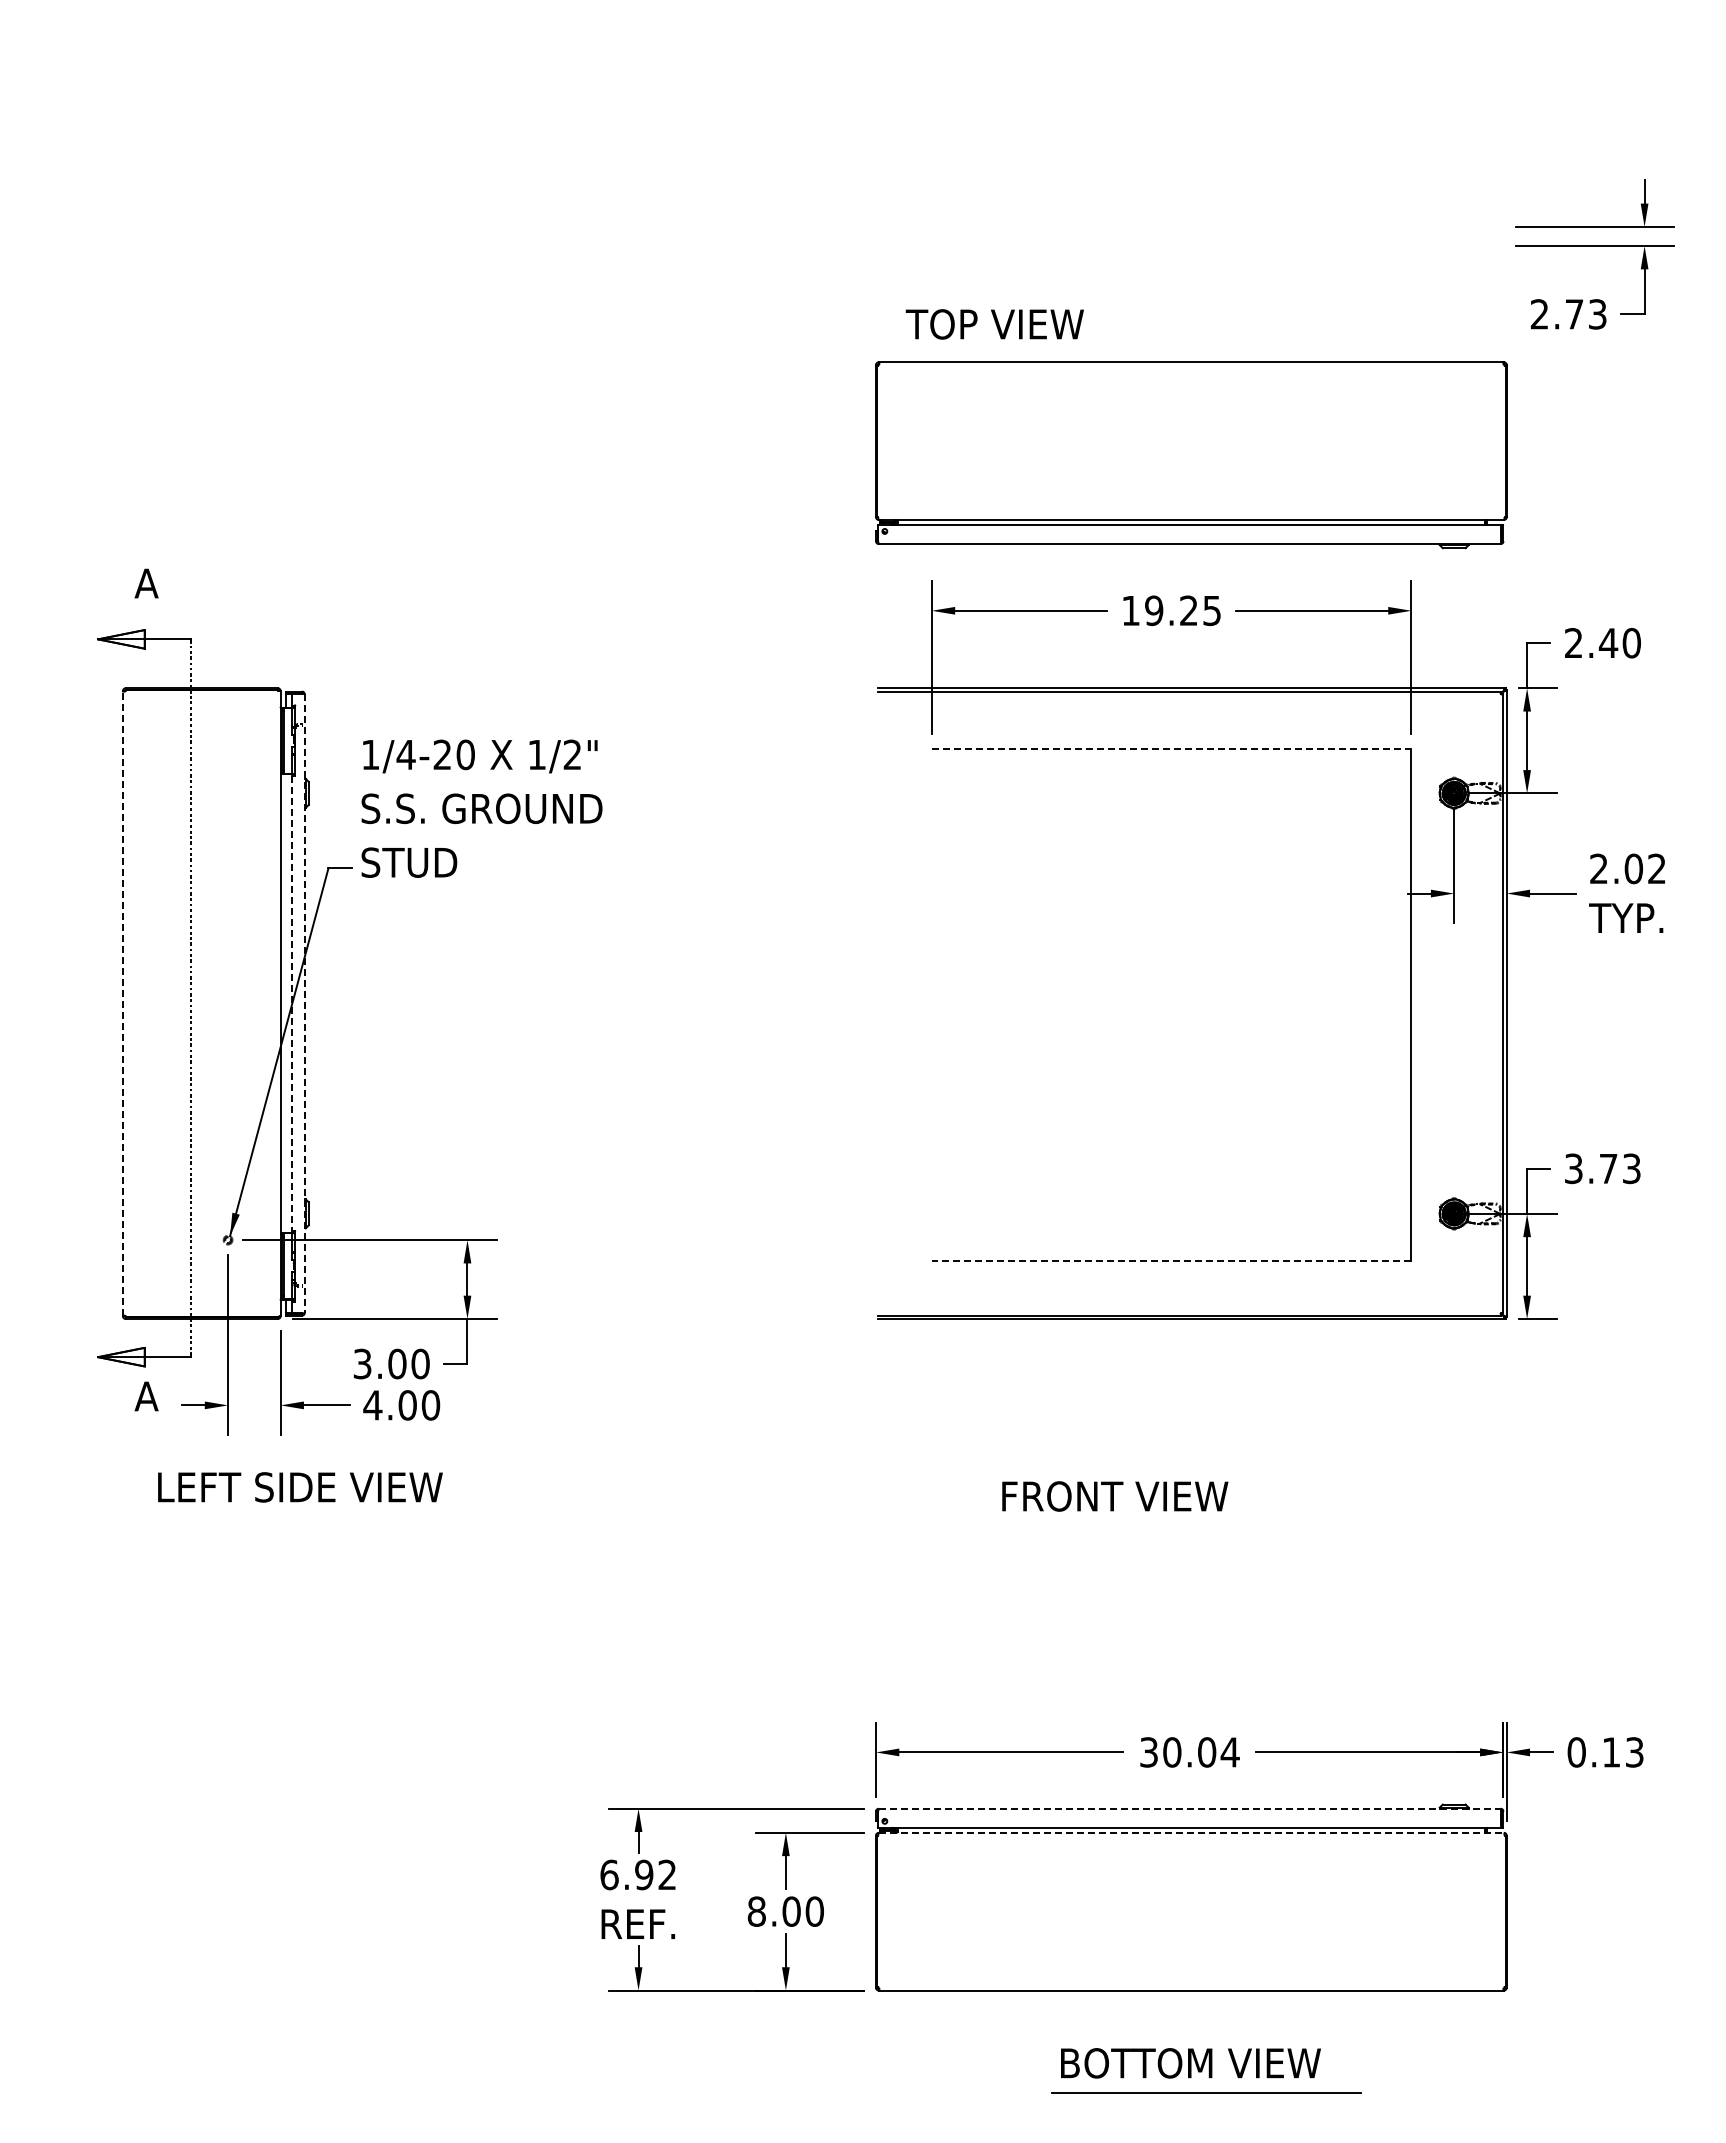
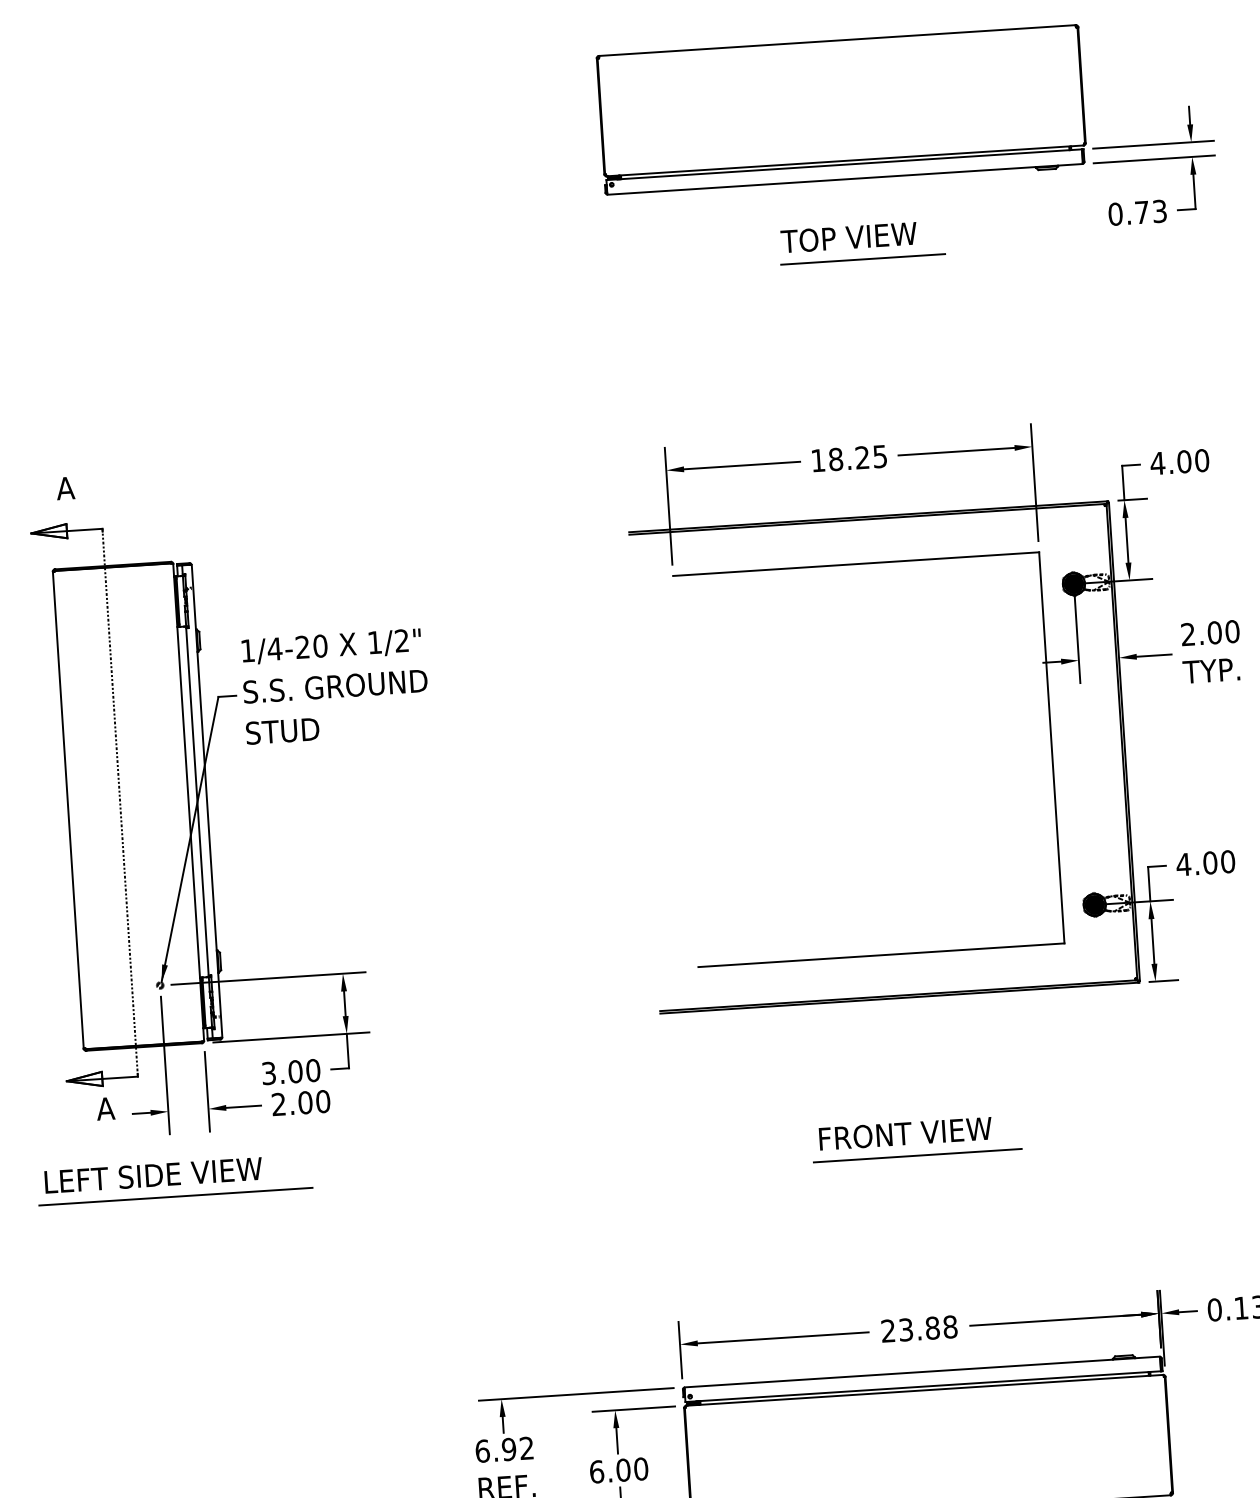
text: (1539, 314) -> (1115, 214), 2.73 -> 0.73
text: (994, 324) -> (848, 237), moved
line: (1206, 352) -> (863, 259), added
part: (1191, 455) -> (842, 111), moved
text: (1154, 610) -> (836, 459), 19.25 -> 18.25
text: (1591, 643) -> (1171, 462), 2.40 -> 4.00
line: (1171, 749) -> (856, 564), dashed -> solid
text: (481, 808) -> (335, 686), moved
text: (1657, 868) -> (1232, 631), 2.02 -> 2.00
line: (122, 1003) -> (67, 810), dashed -> solid
line: (292, 1004) -> (197, 802), dashed -> solid
line: (304, 1004) -> (206, 801), dashed -> solid
text: (1602, 1168) -> (1205, 863), 3.73 -> 4.00
line: (1171, 1261) -> (881, 955), dashed -> solid
text: (372, 1405) -> (278, 1104), 4.00 -> 2.00
text: (300, 1487) -> (153, 1175), moved
text: (1115, 1496) -> (905, 1133), moved
line: (230, 1516) -> (175, 1196), added
line: (1202, 1526) -> (918, 1155), added
text: (1189, 1752) -> (919, 1329), 30.04 -> 23.88
line: (1189, 1808) -> (922, 1371), dashed -> solid
line: (1191, 1832) -> (924, 1390), dashed -> solid
text: (756, 1911) -> (596, 1471), 8.00 -> 6.00

